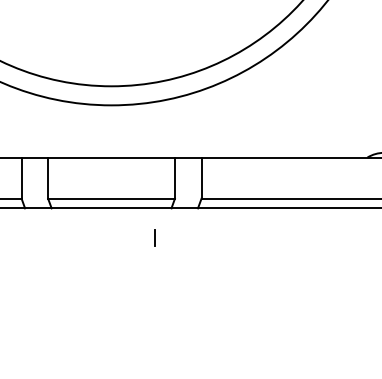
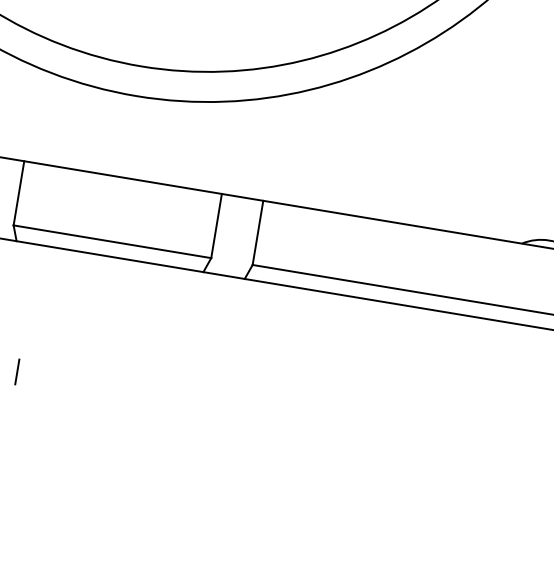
line: (154, 237) -> (17, 371), moved

